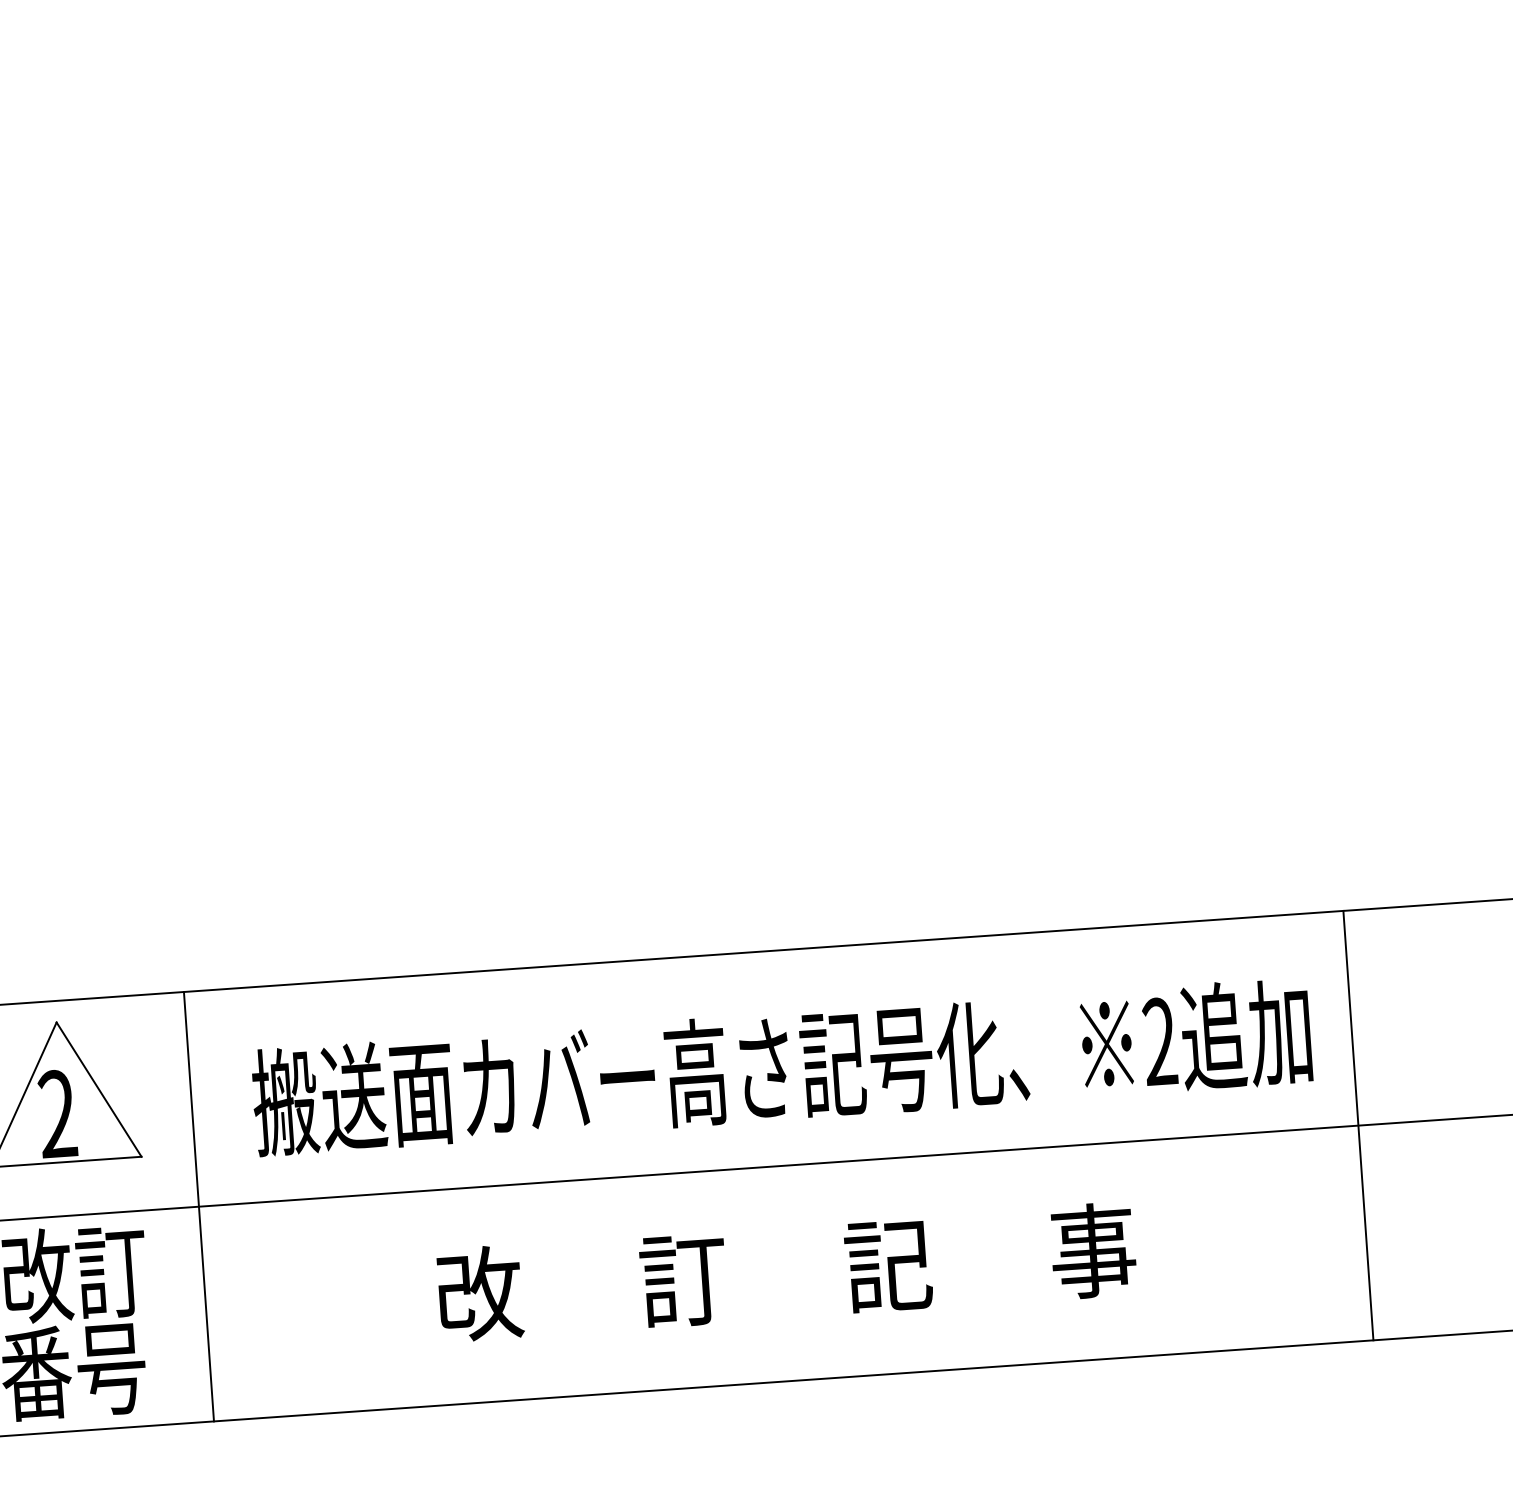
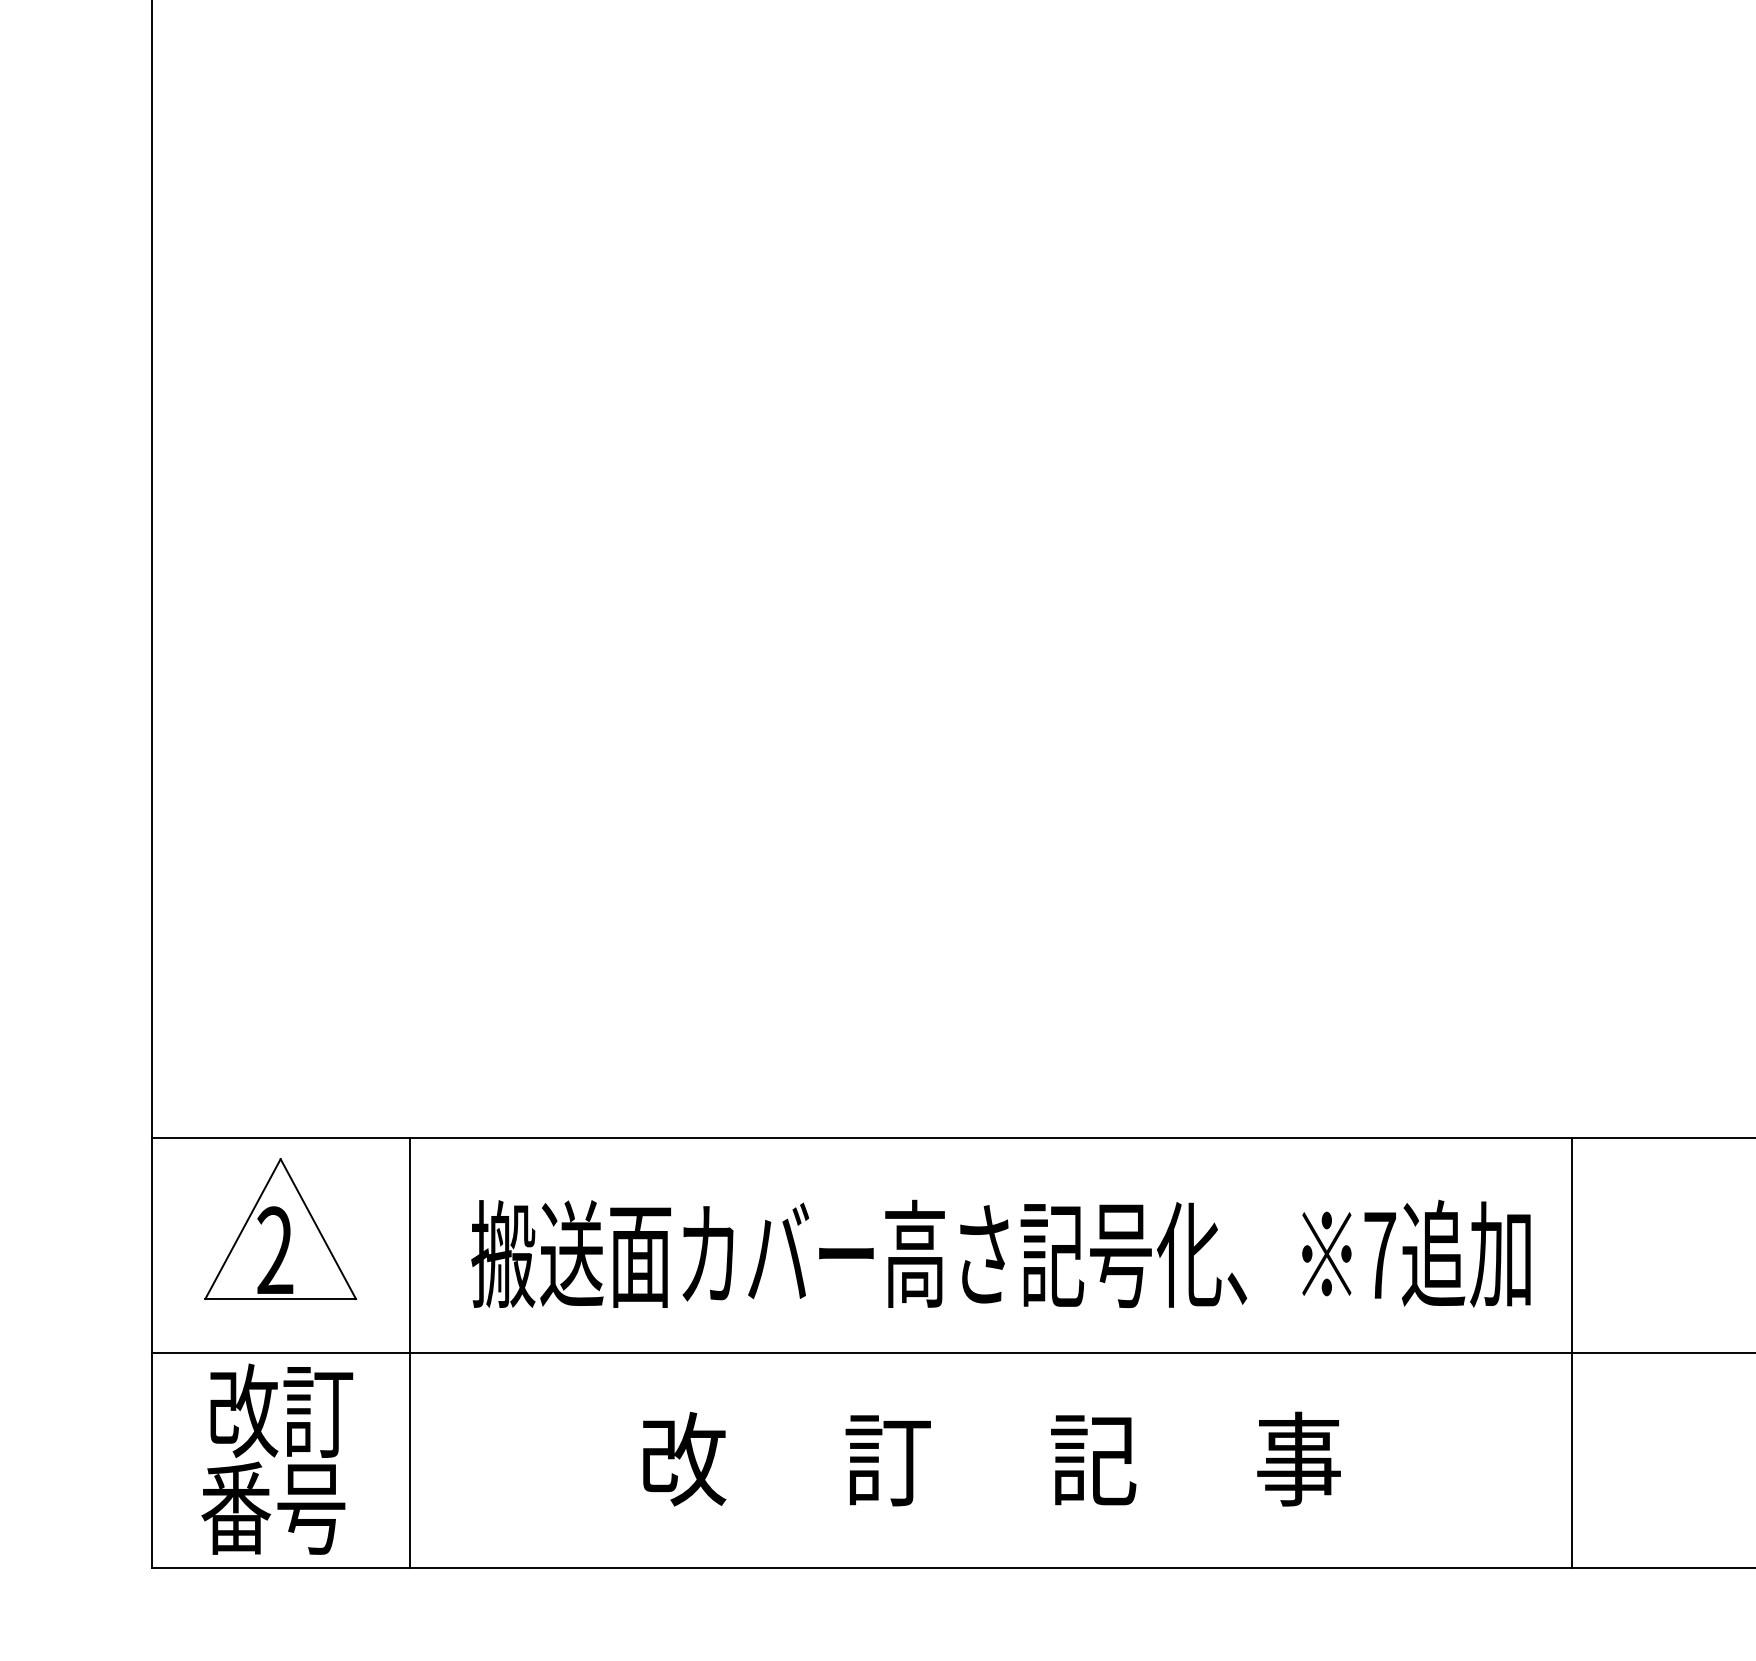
text: (1159, 1040) -> (1379, 1254), 2 -> 7

